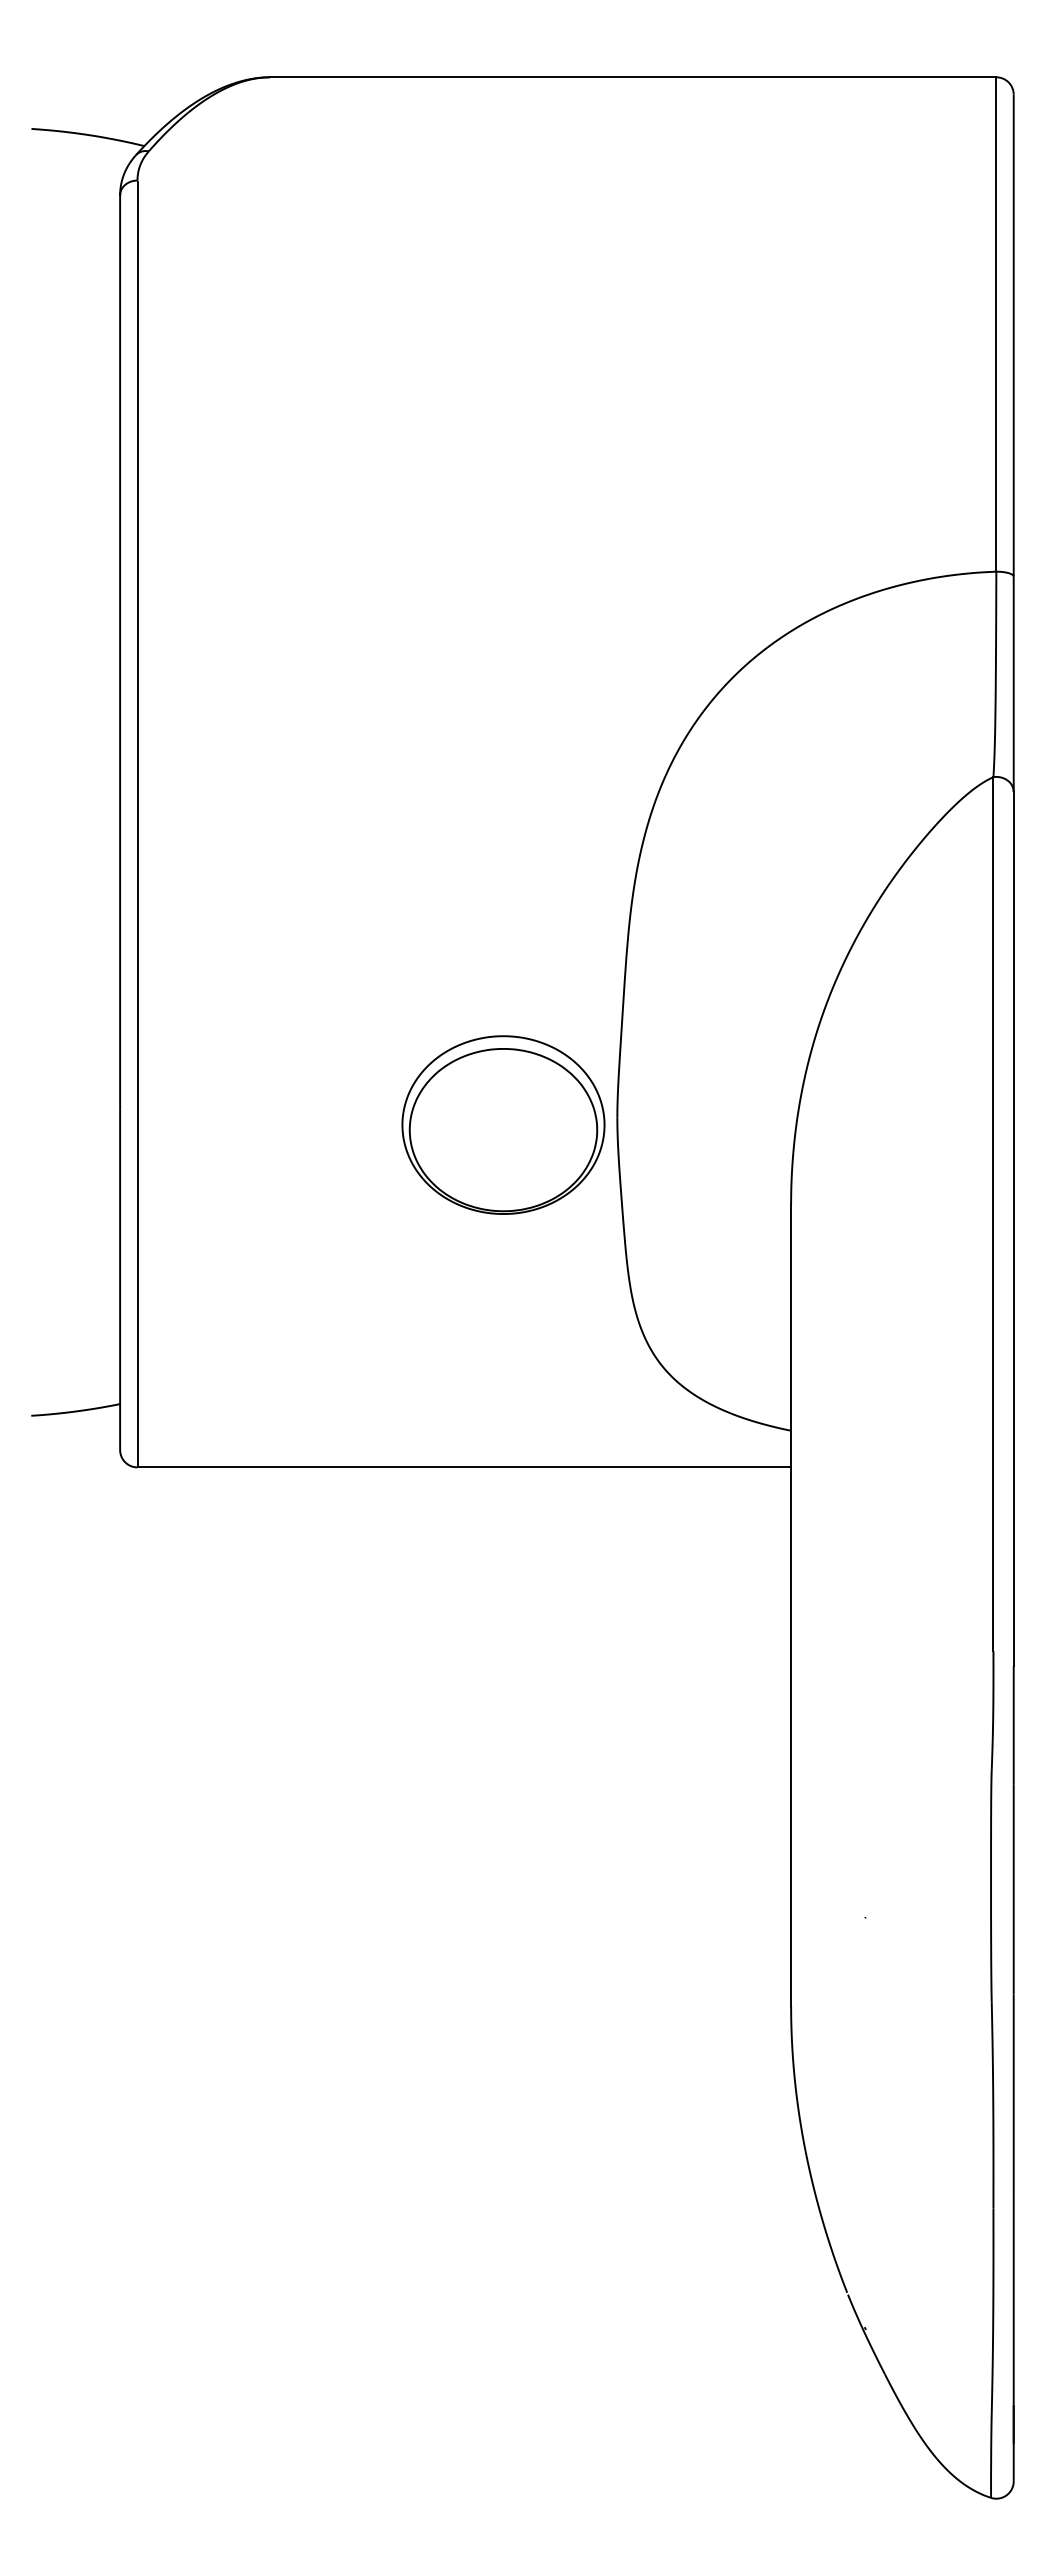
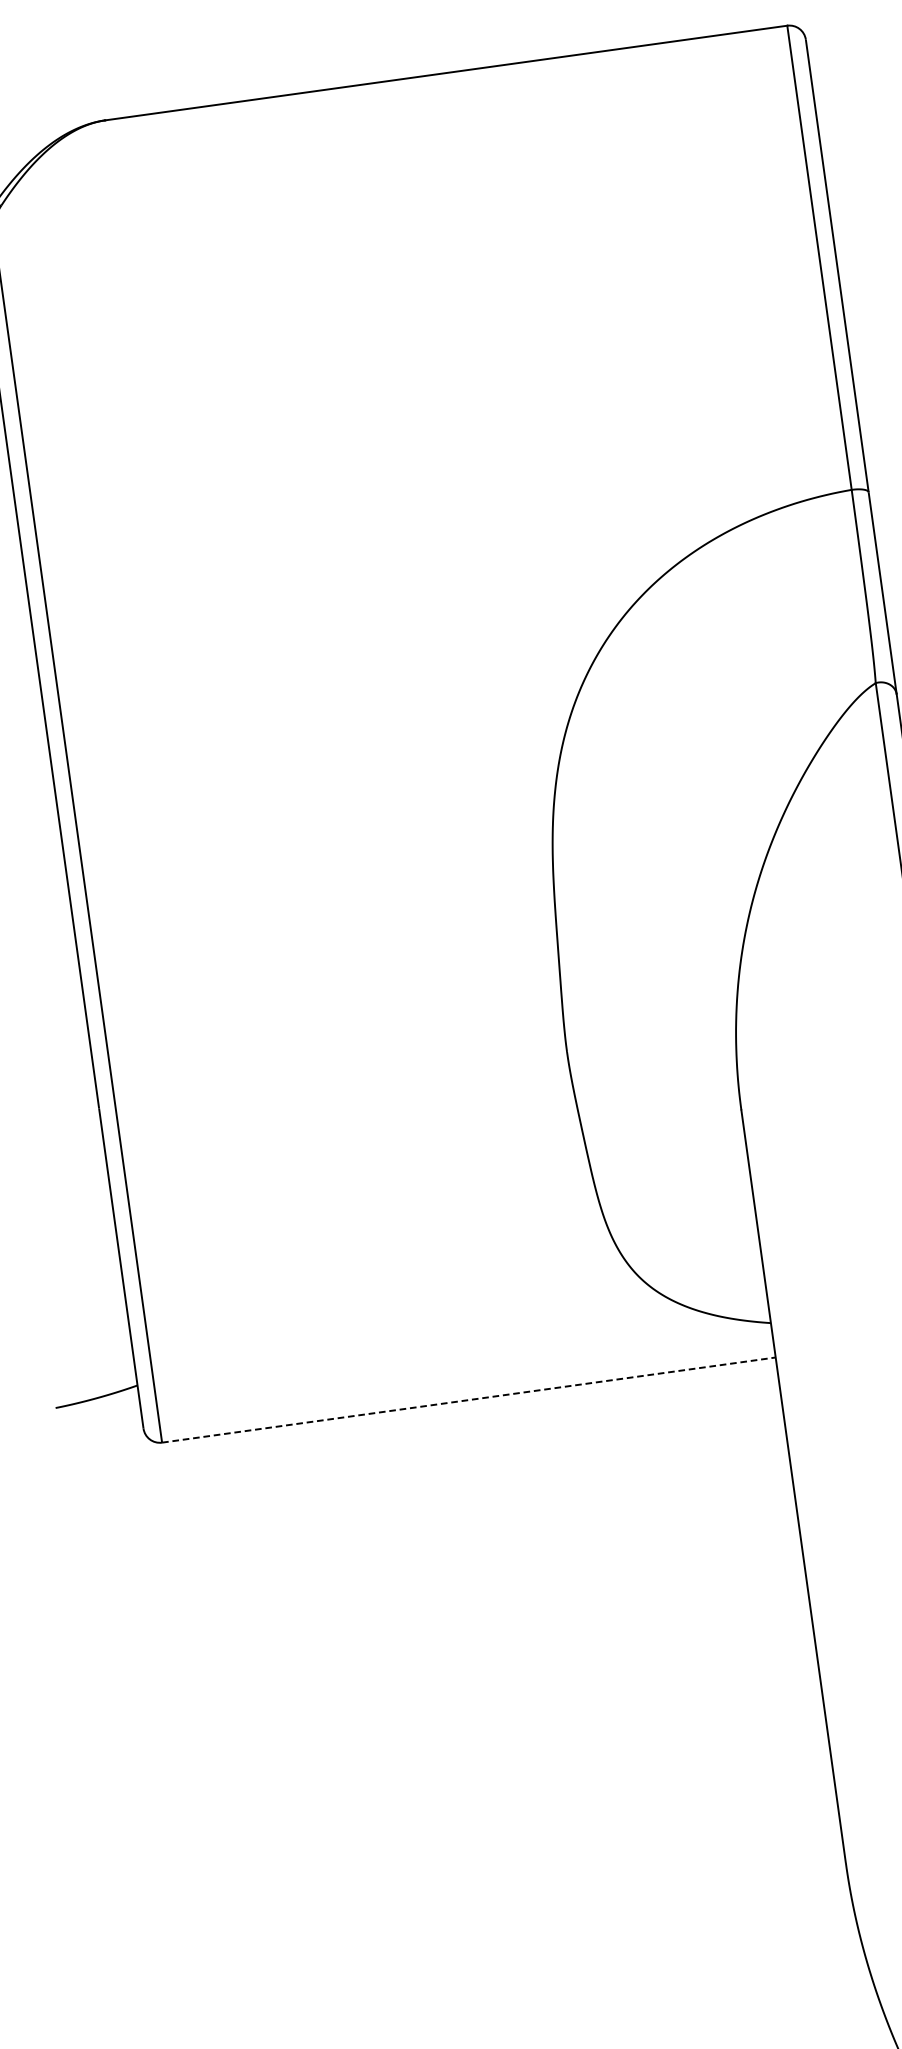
part: (503, 1124) -> (461, 1073), removed
line: (464, 1467) -> (469, 1400), solid -> dashed

